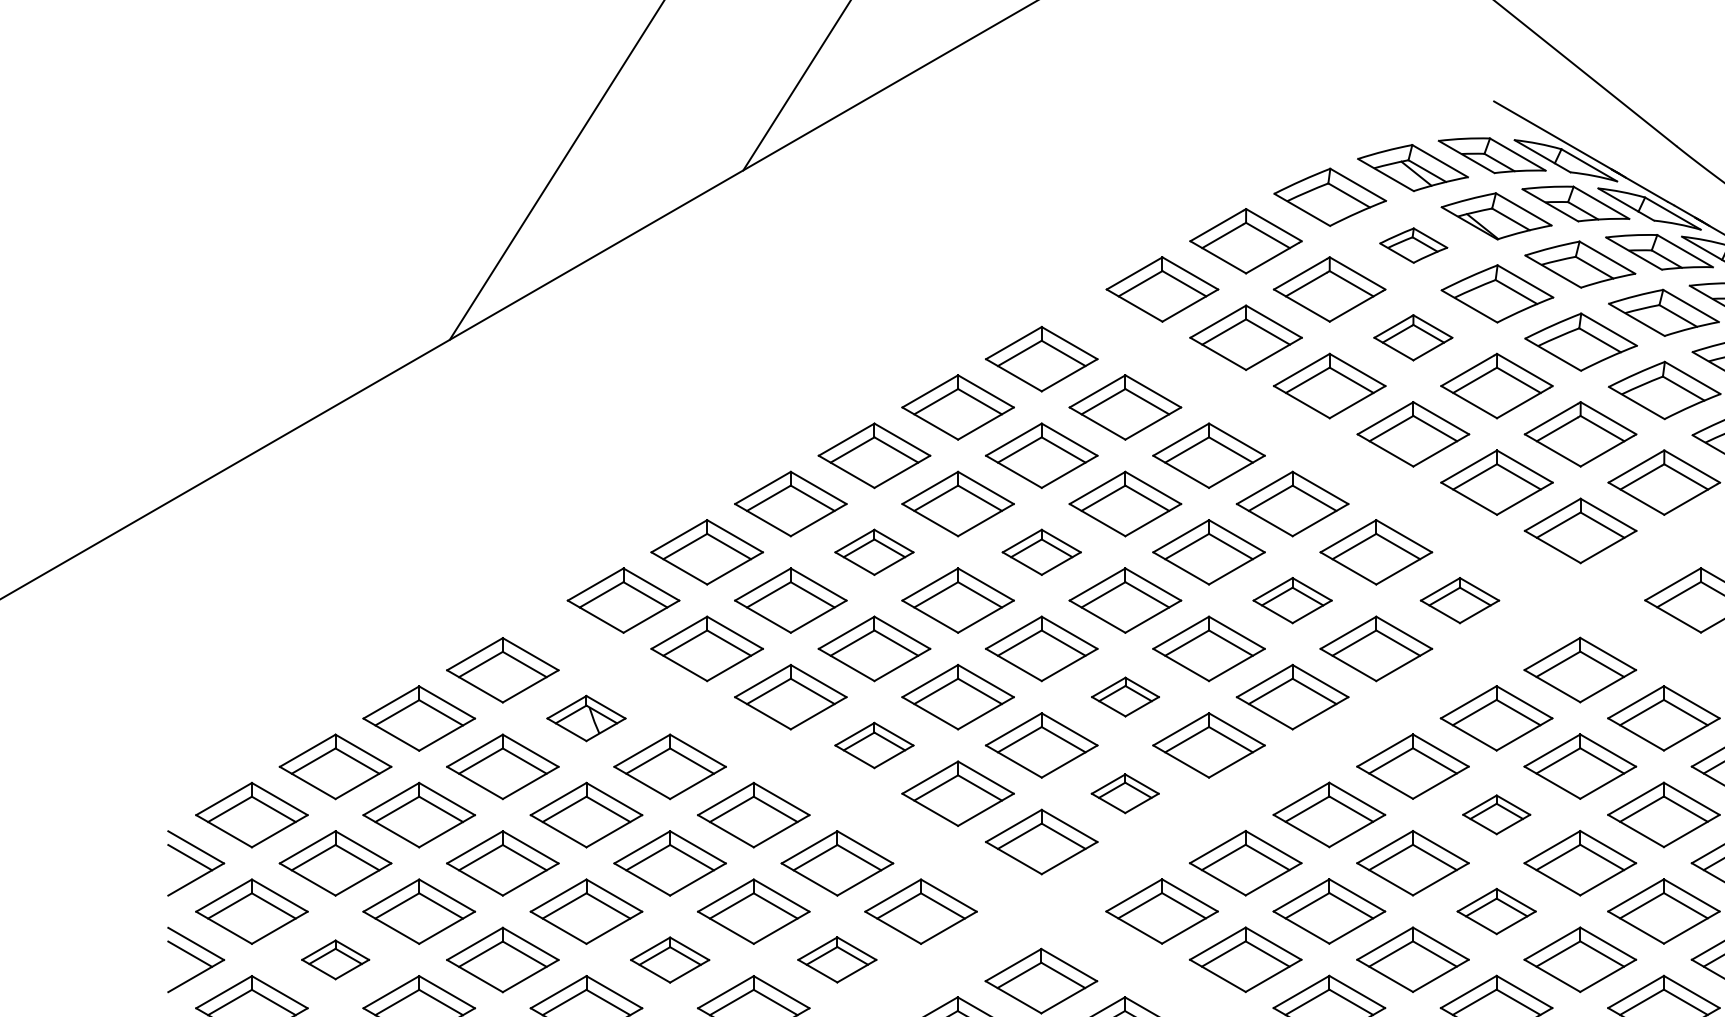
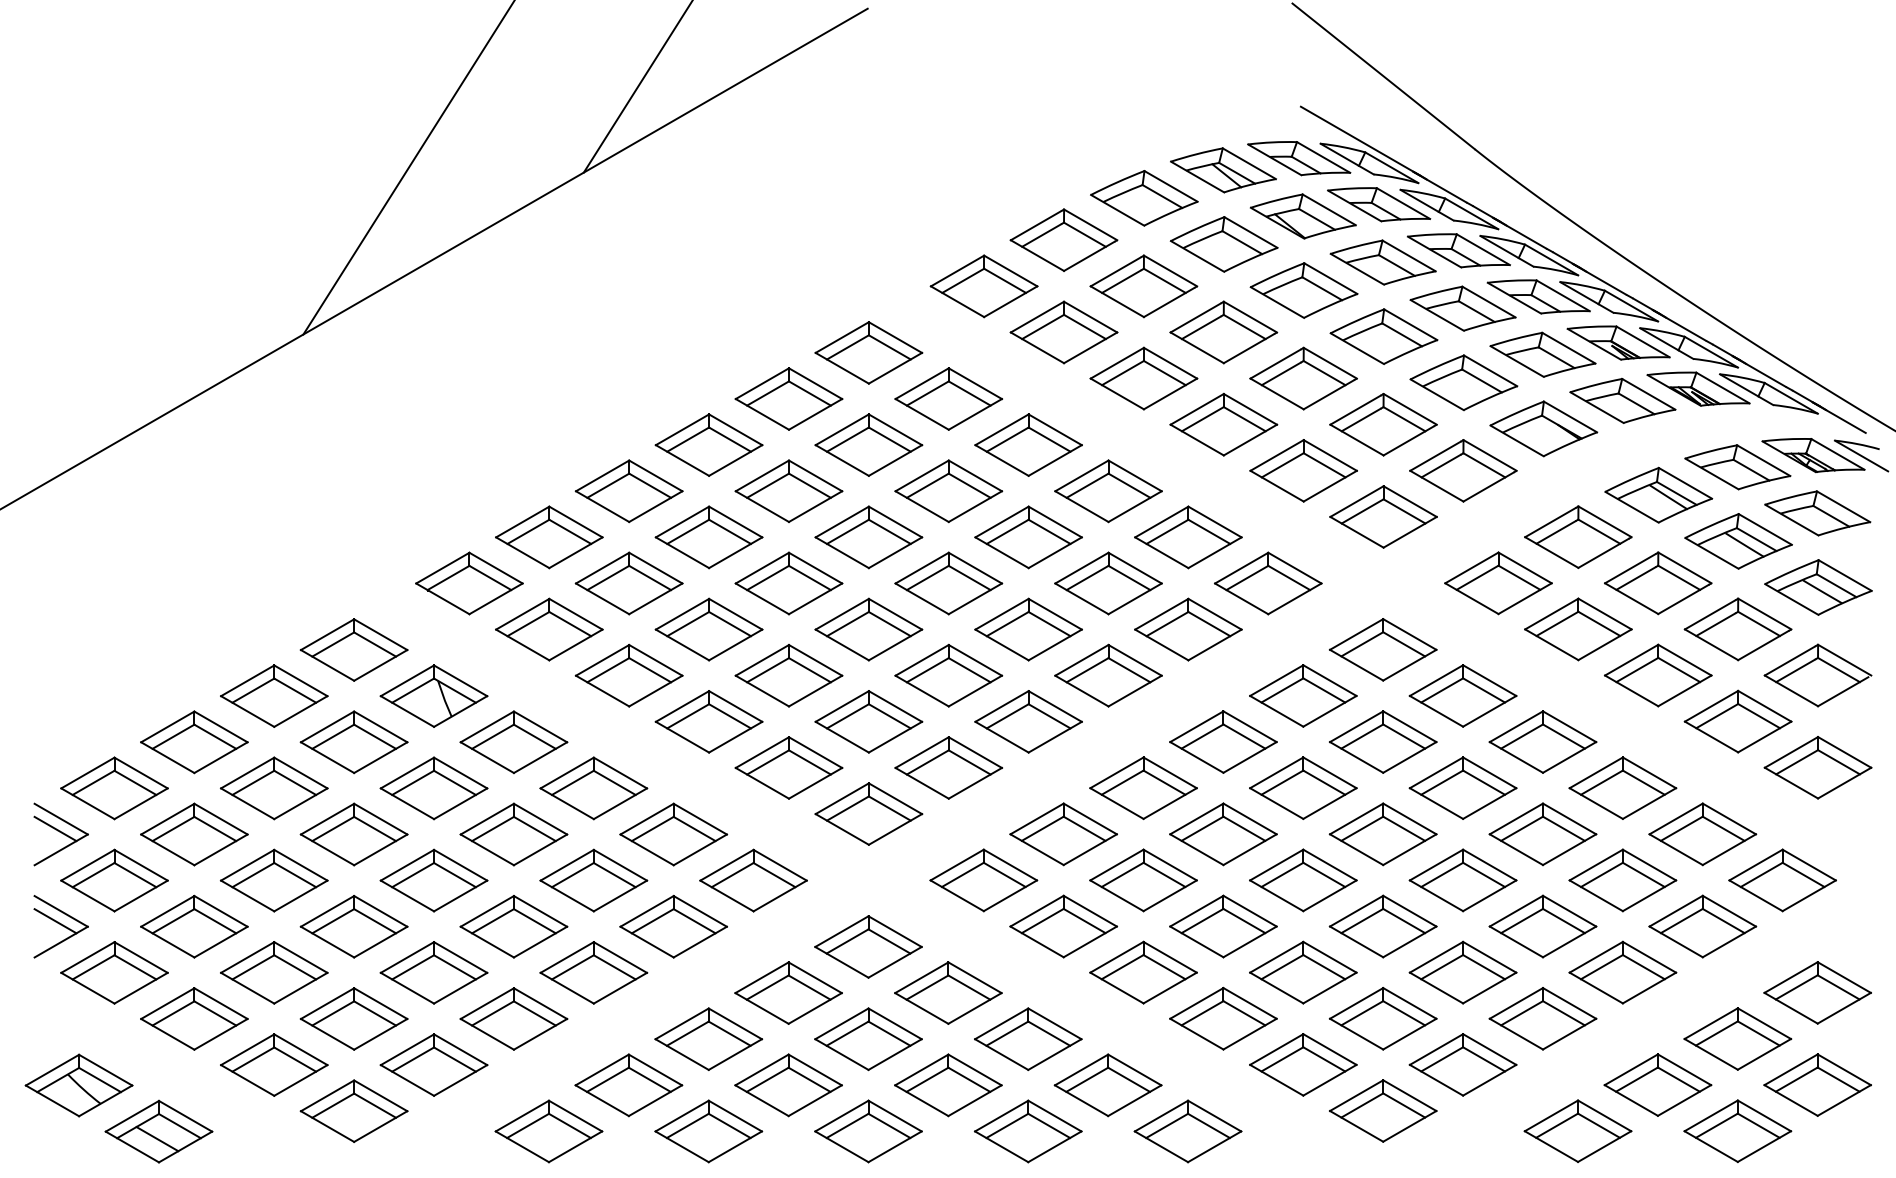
part: (1413, 245) -> (1223, 244), size x1.67
part: (1413, 337) -> (1223, 332), size x1.43
part: (873, 552) -> (708, 537), size x1.43
part: (1041, 552) -> (868, 537), size x1.43
part: (1292, 600) -> (1108, 583), size x1.43
part: (1460, 600) -> (1268, 583), size x1.43
part: (1125, 696) -> (948, 675), size x1.67
part: (585, 717) -> (433, 695), size x1.43
part: (873, 745) -> (708, 721), size x1.43
part: (1125, 793) -> (948, 767), size x1.67
part: (1496, 814) -> (1303, 787), size x1.67
part: (1496, 911) -> (1303, 880), size x1.43
part: (335, 959) -> (194, 926), size x1.67
part: (669, 959) -> (513, 926), size x1.43
part: (837, 959) -> (673, 926), size x1.43

